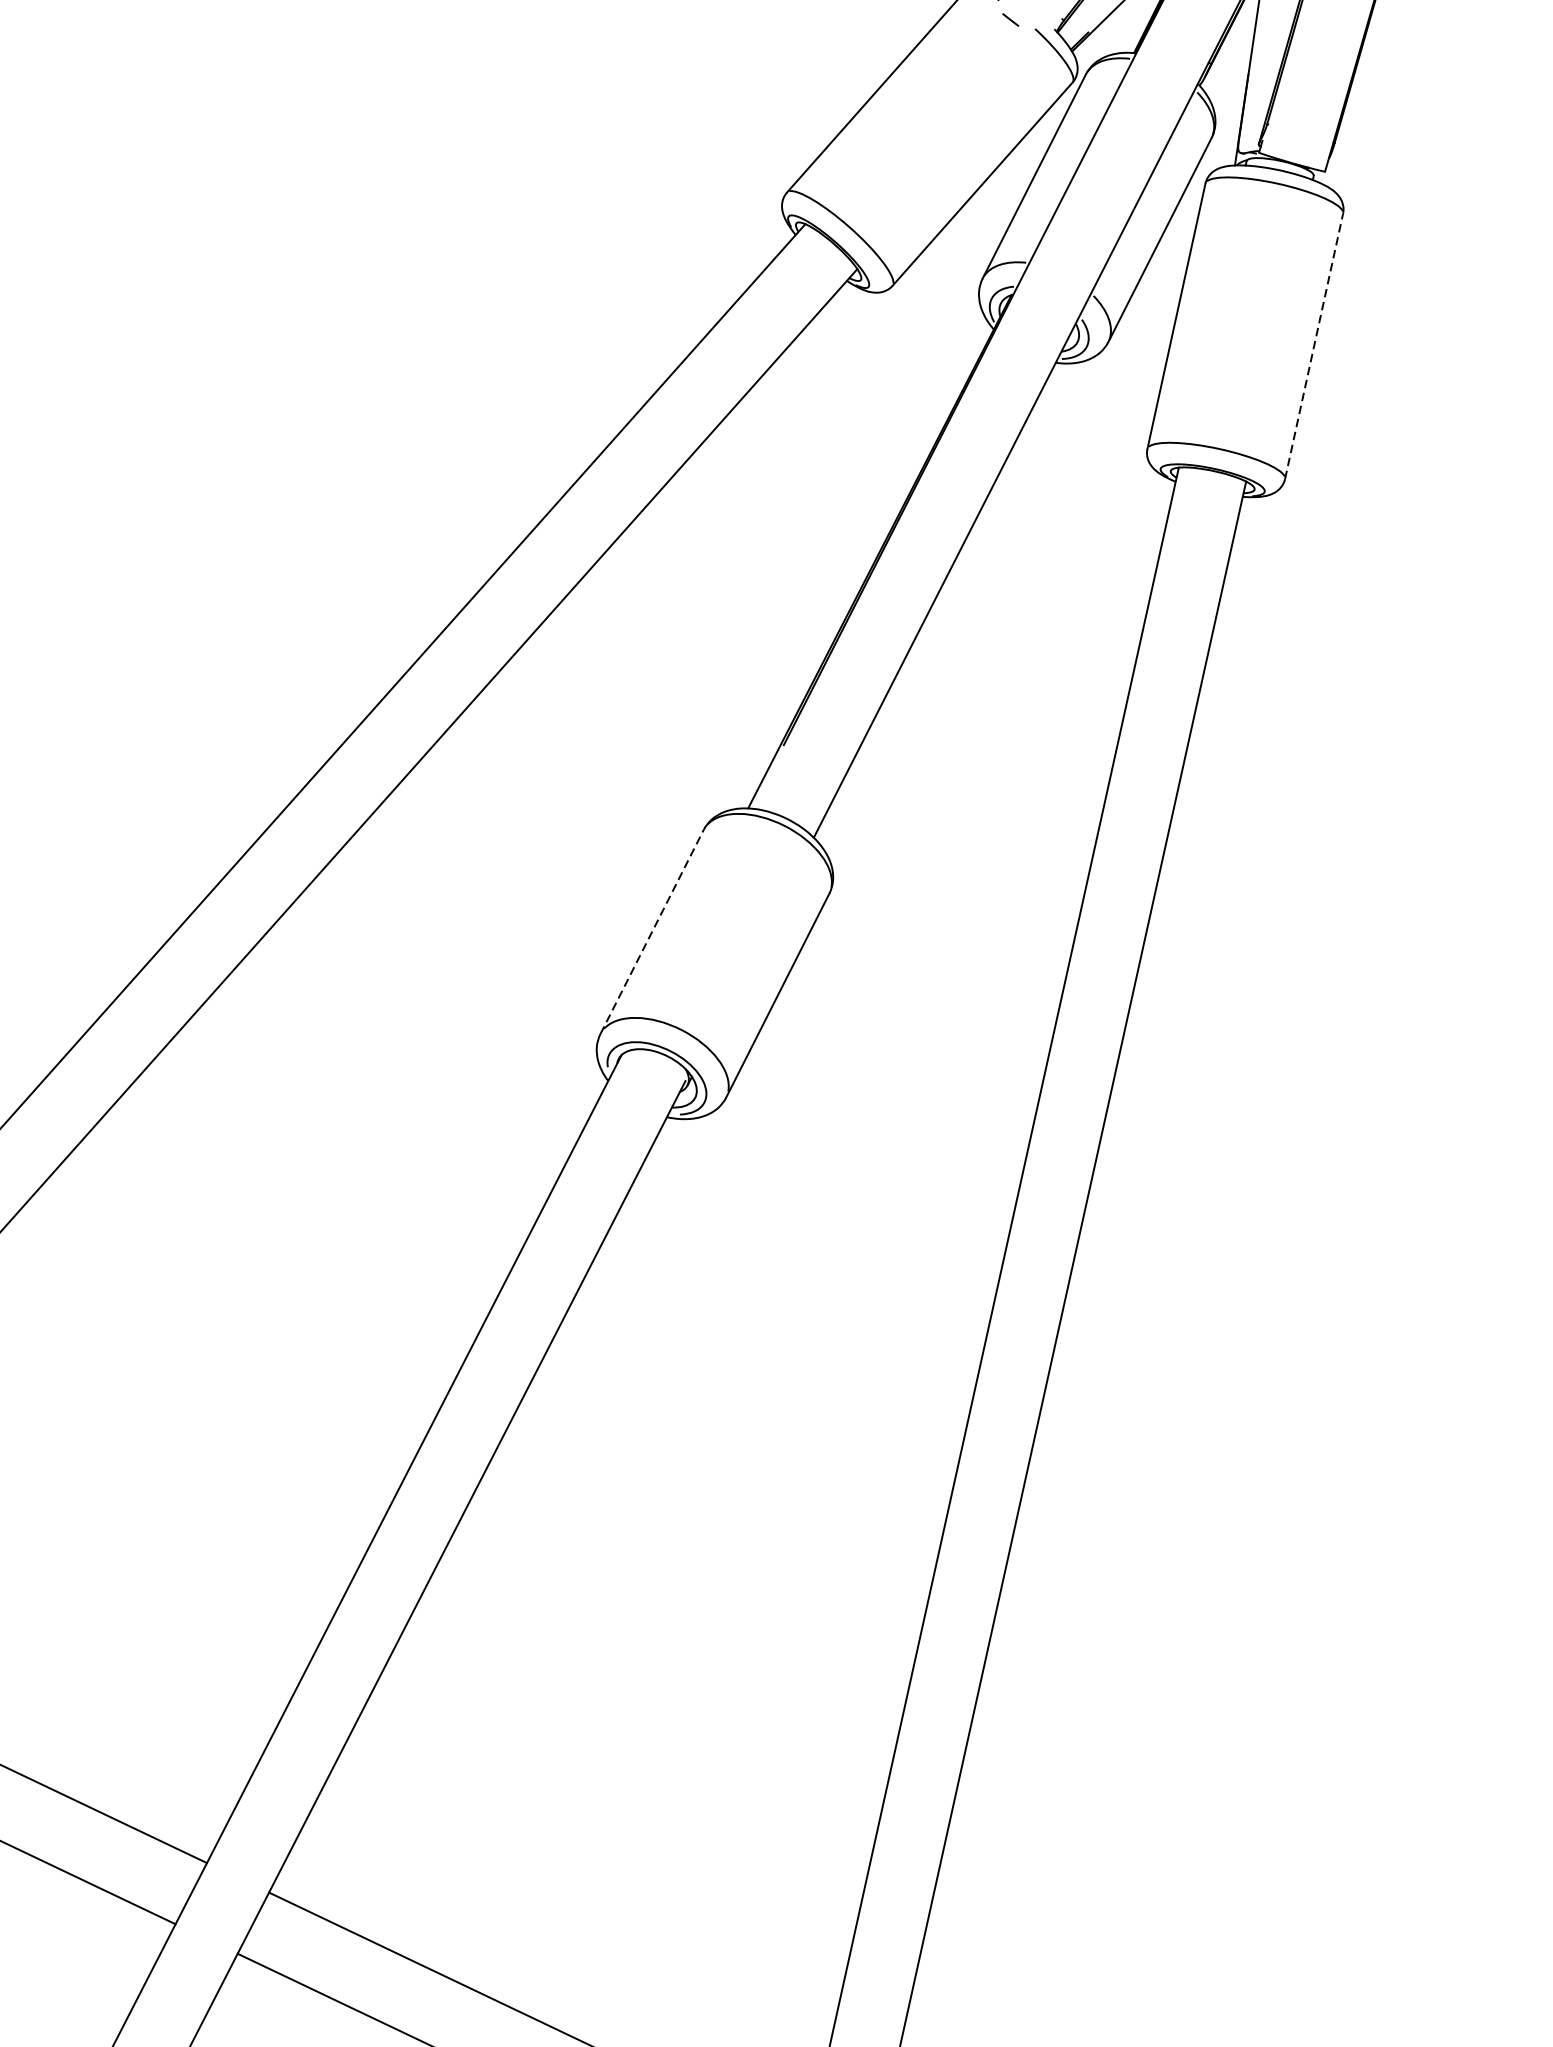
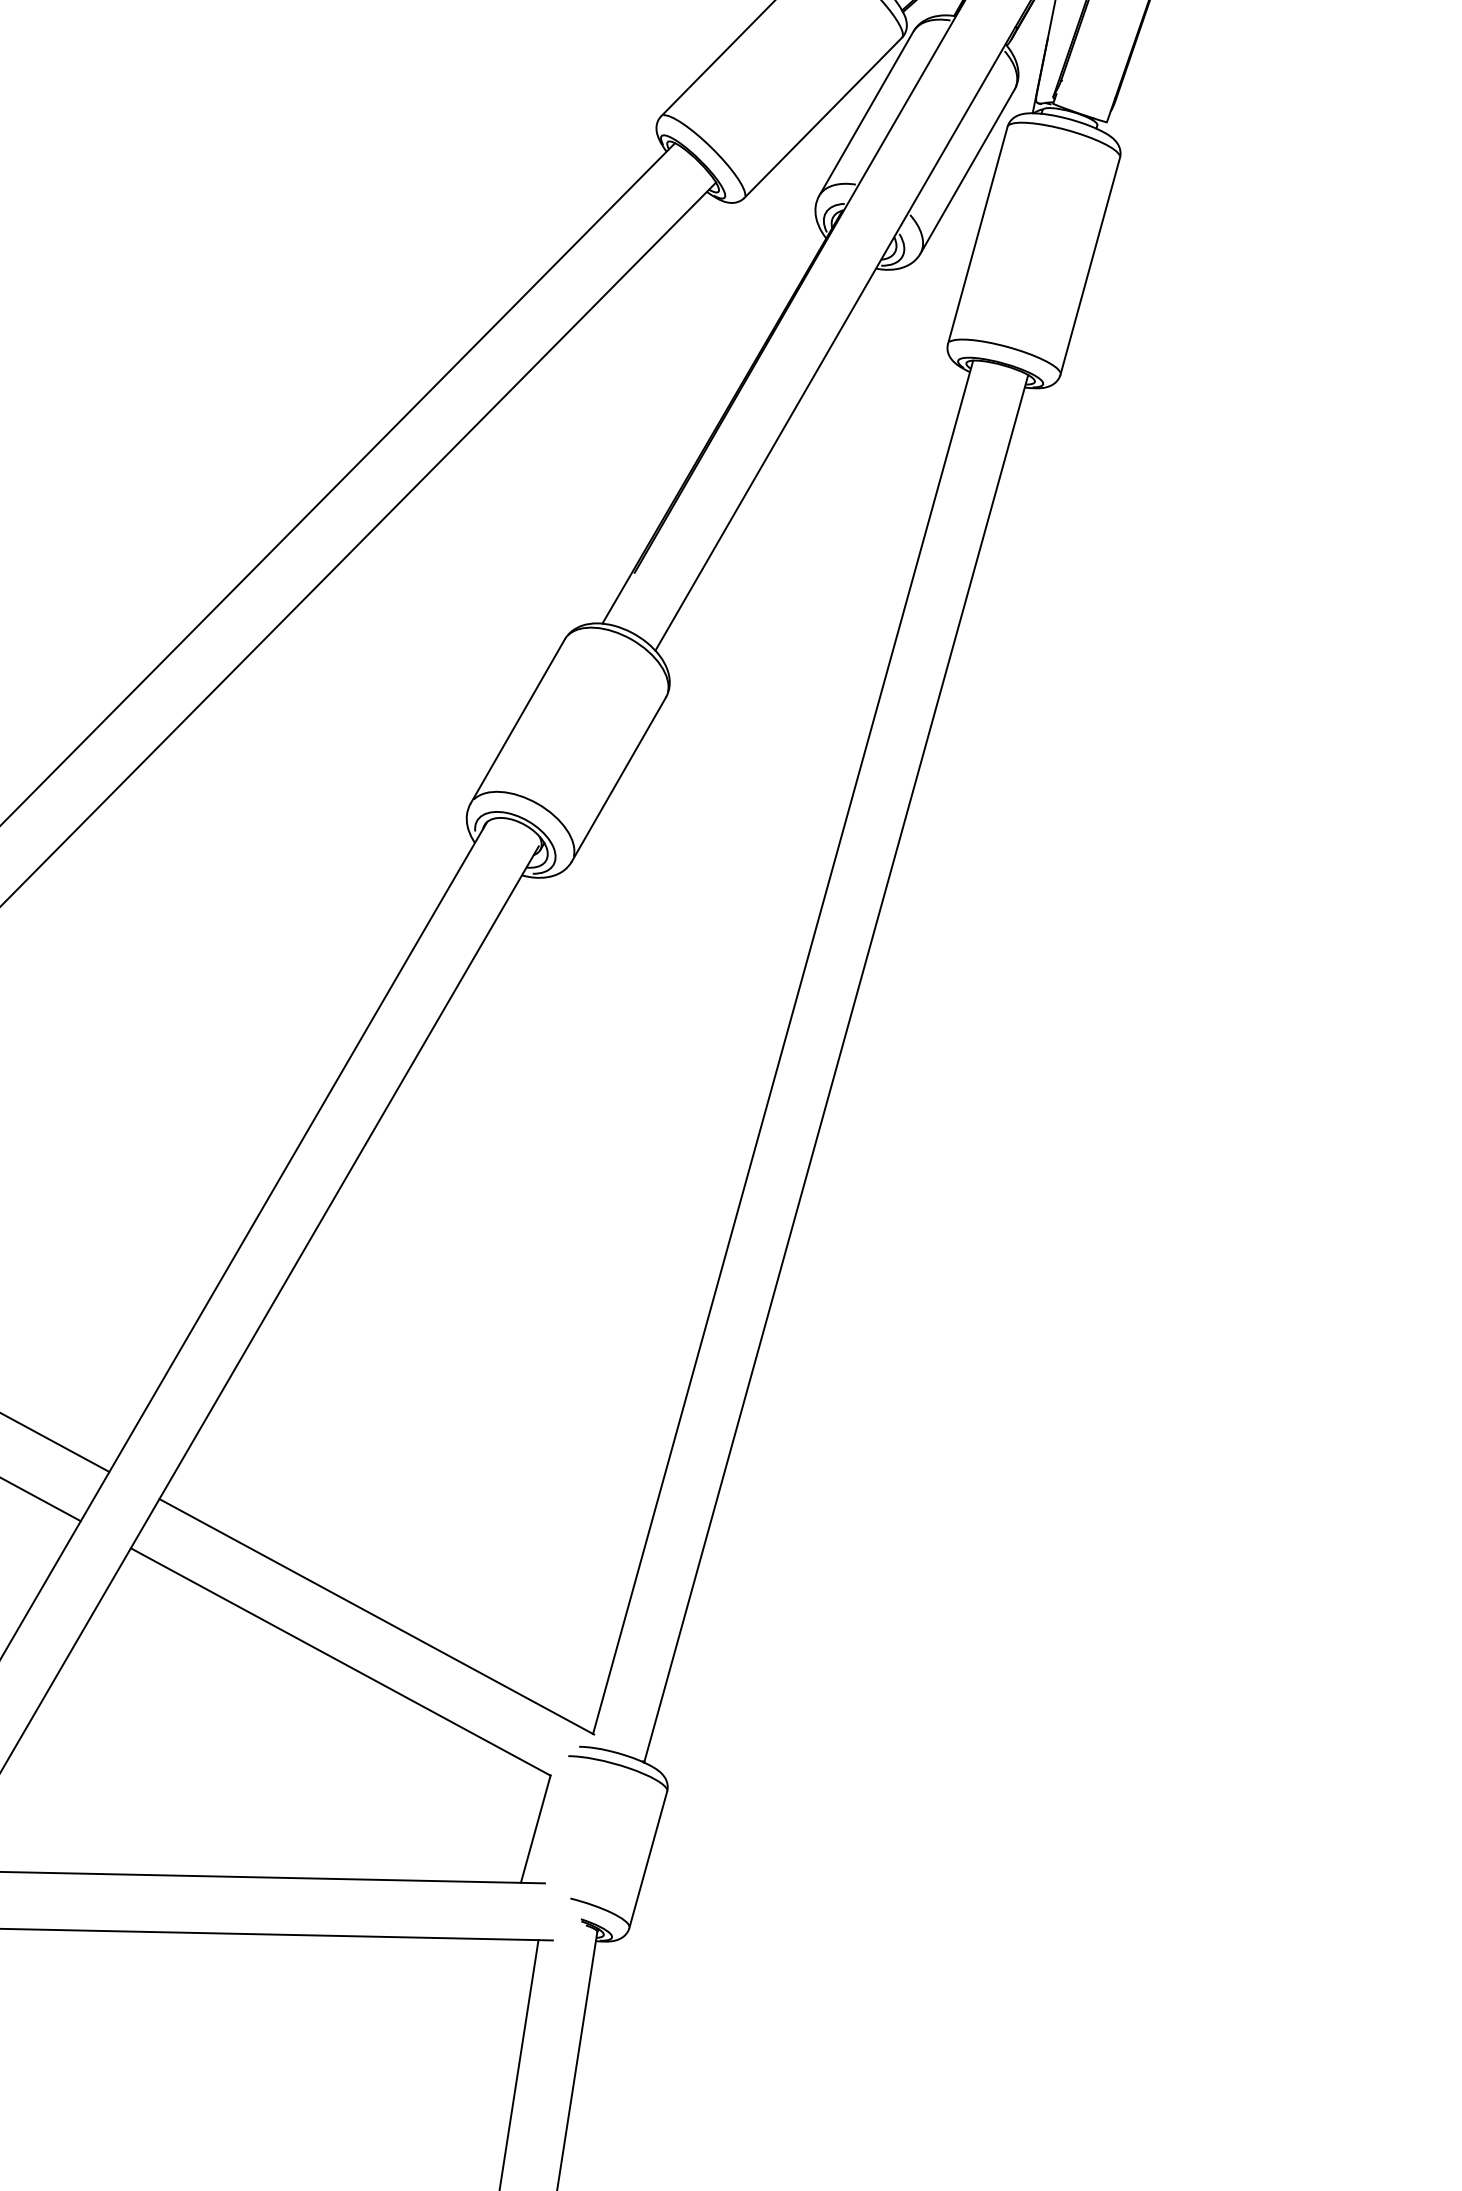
line: (1314, 345) -> (1090, 265), dashed -> solid
line: (651, 931) -> (517, 721), dashed -> solid

